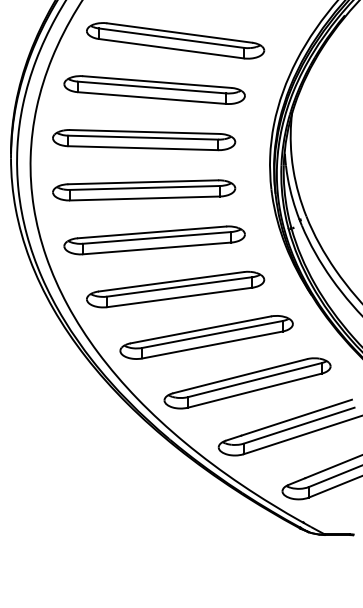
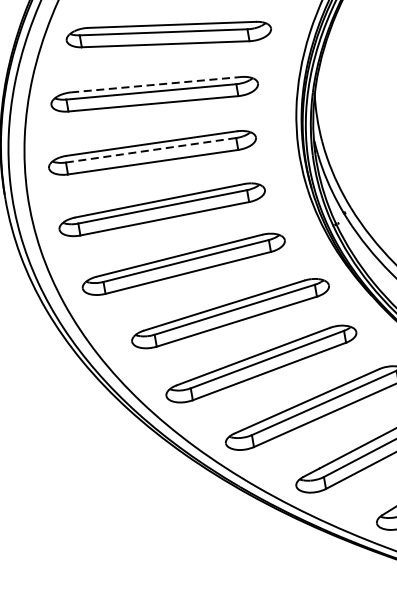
line: (157, 82) -> (156, 85), solid -> dashed
line: (143, 137) -> (151, 150), solid -> dashed
part: (175, 289) -> (230, 313), moved

